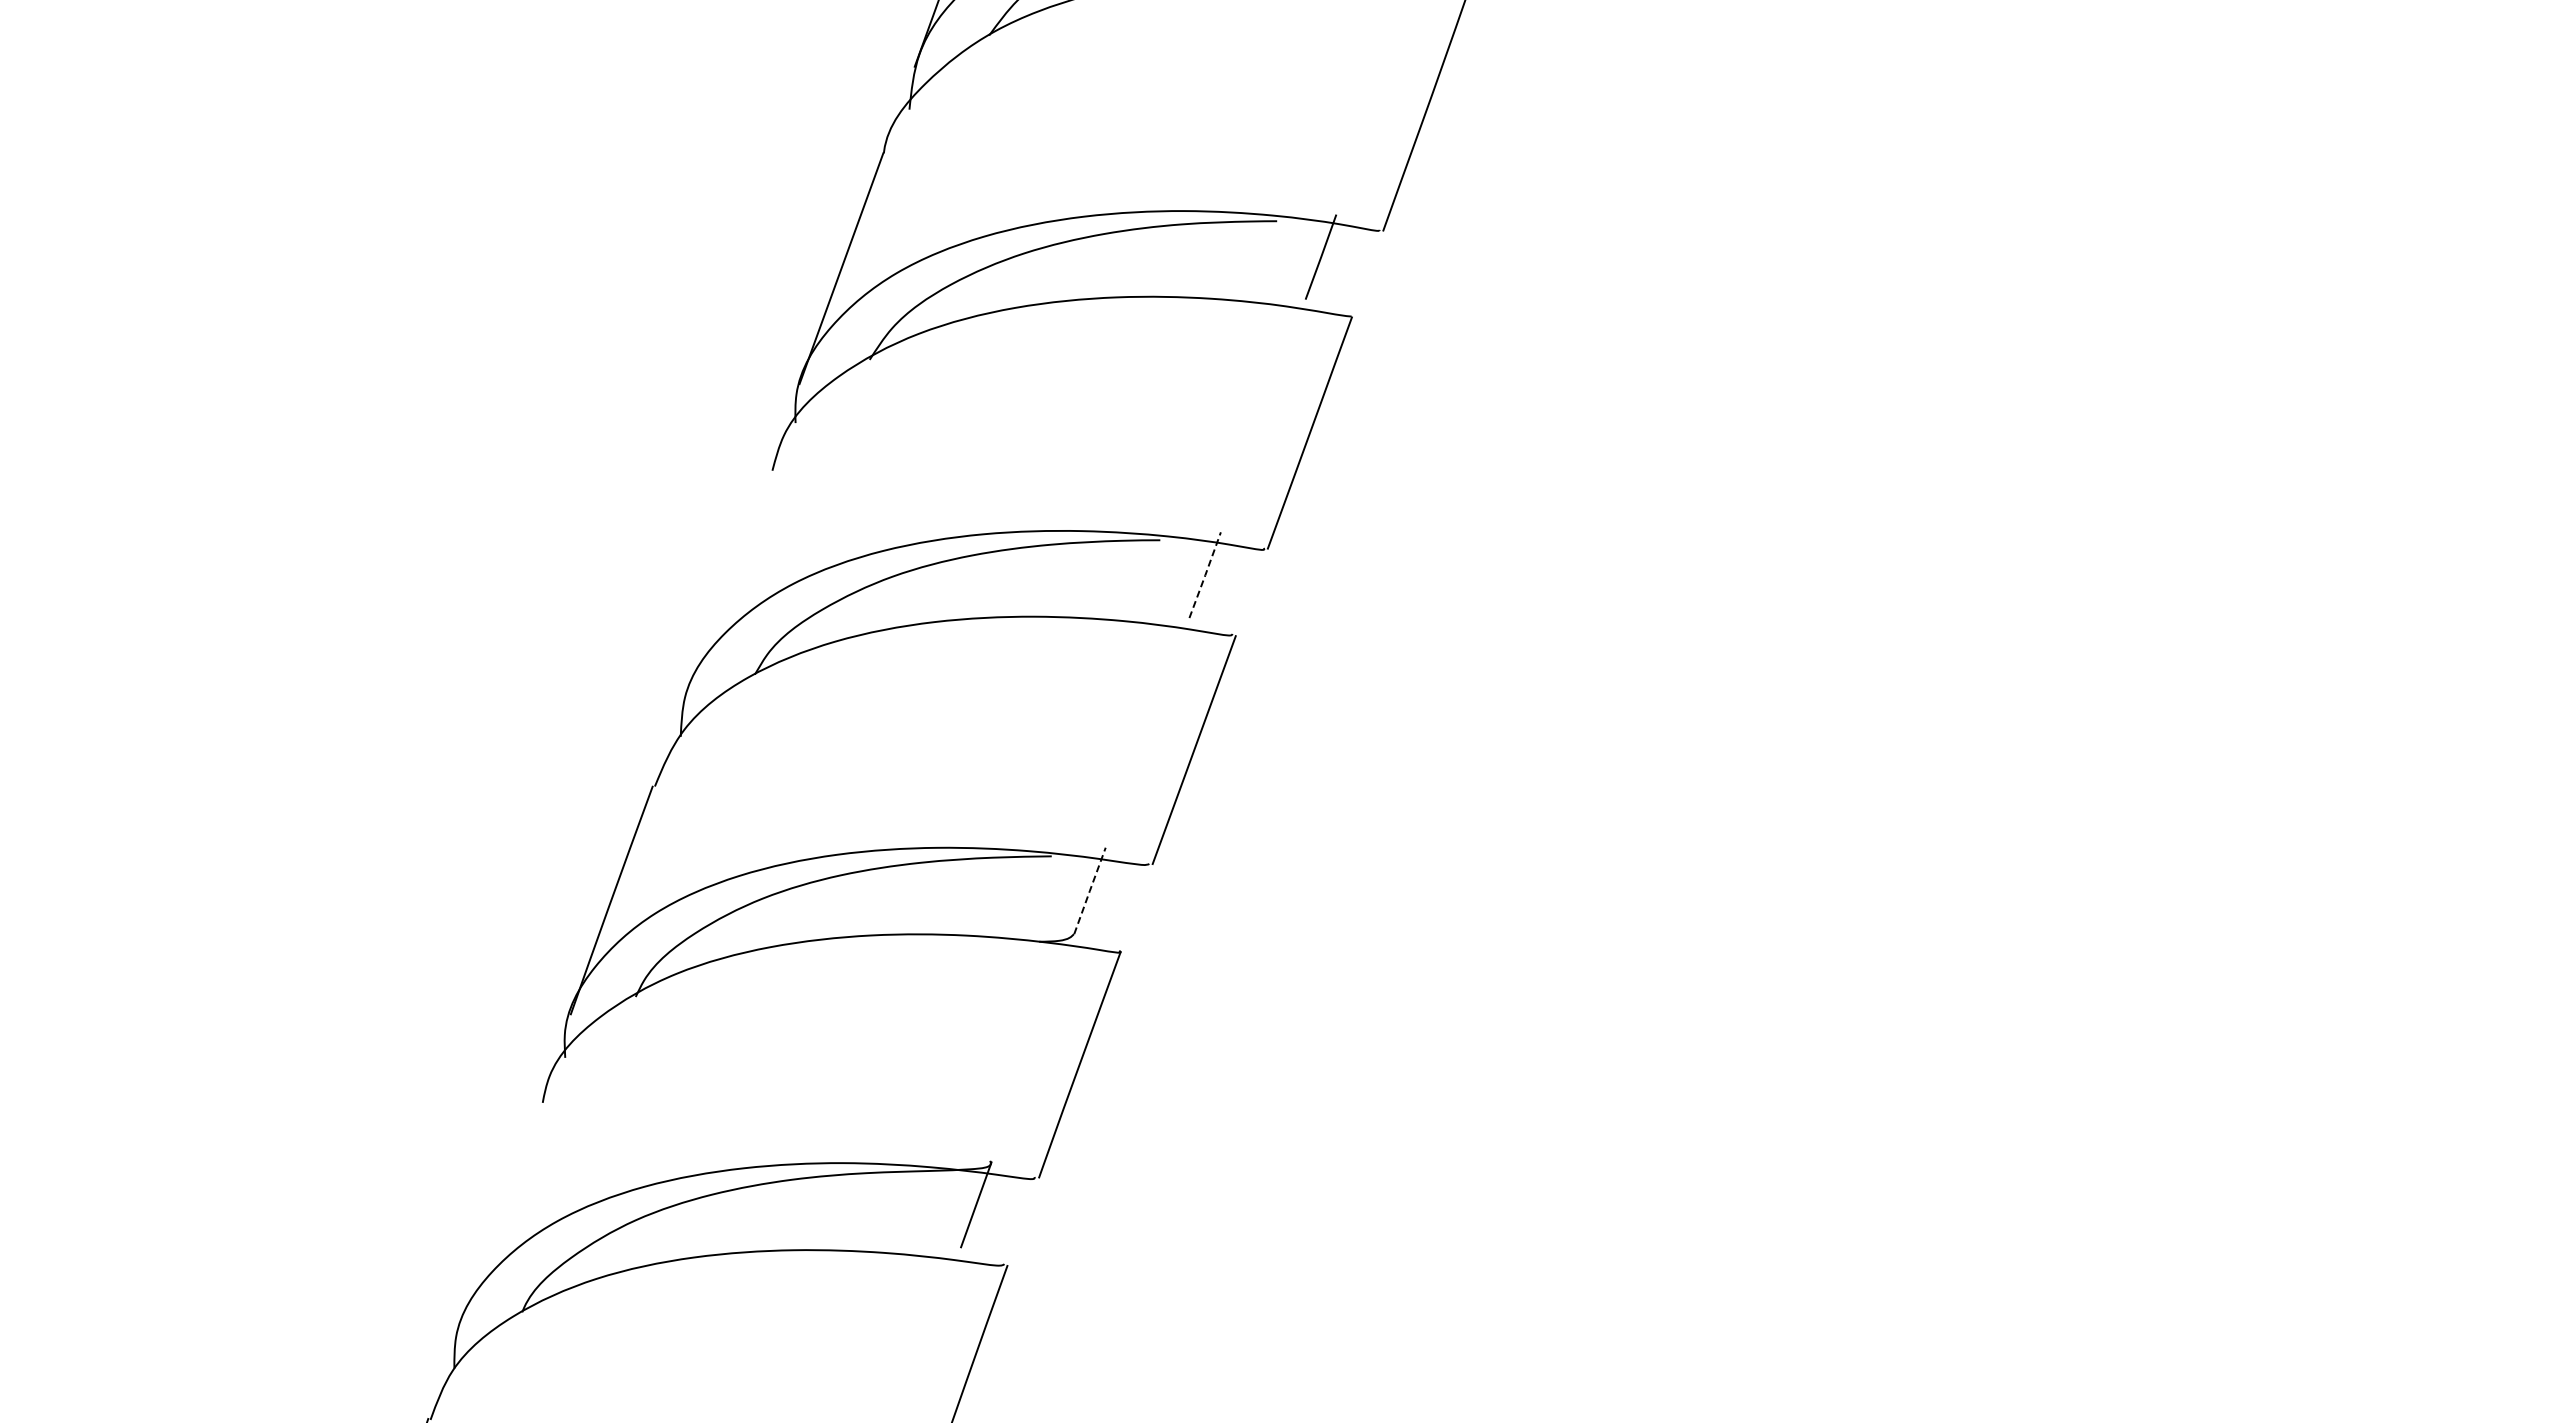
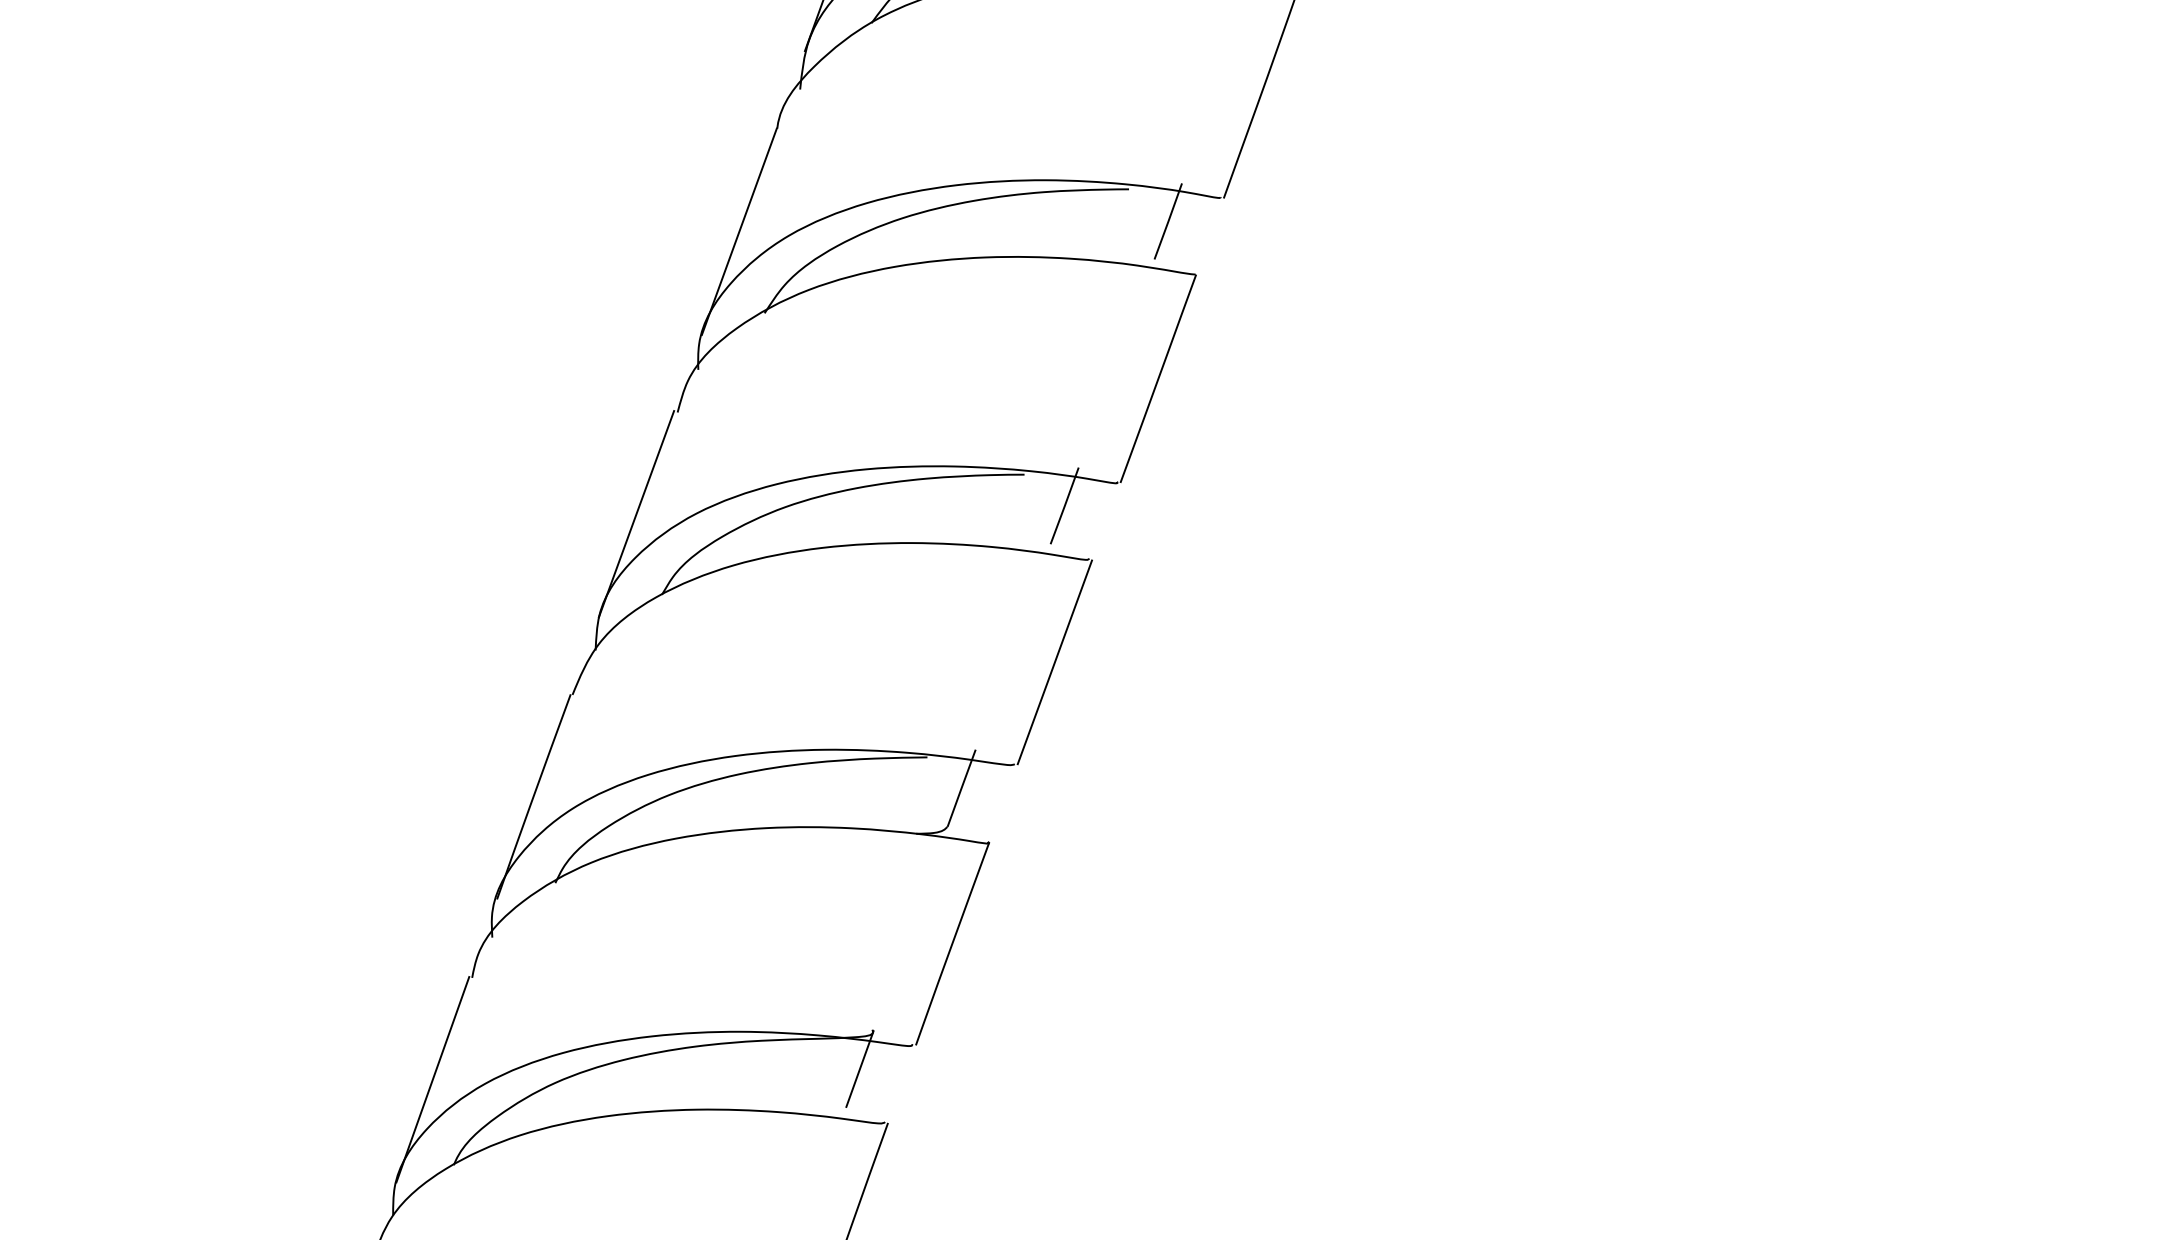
line: (1205, 575) -> (1064, 506), dashed -> solid
line: (726, 584) -> (636, 514), added
line: (1089, 891) -> (961, 788), dashed -> solid
line: (498, 1216) -> (432, 1079), added

